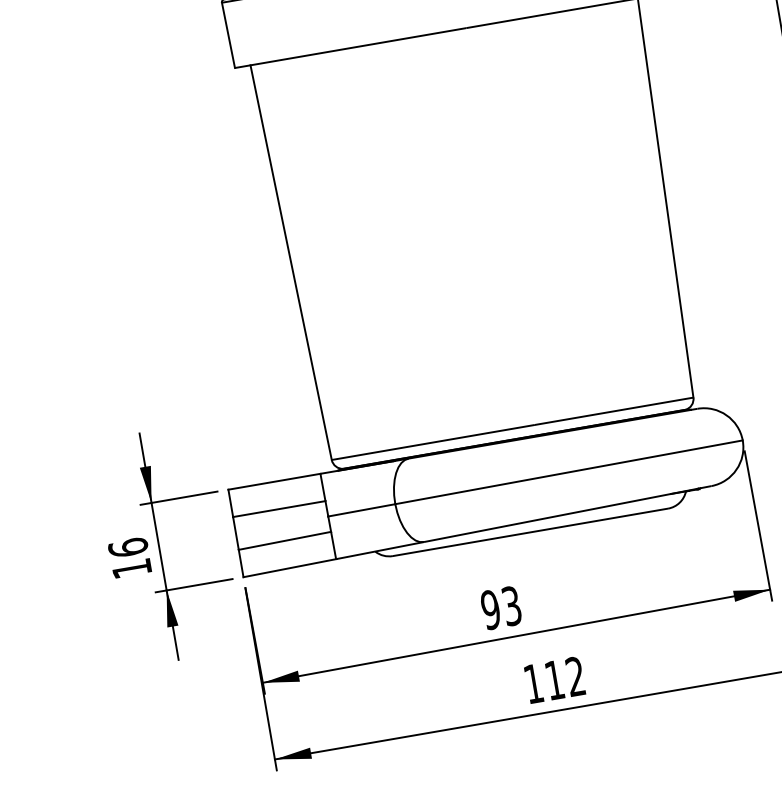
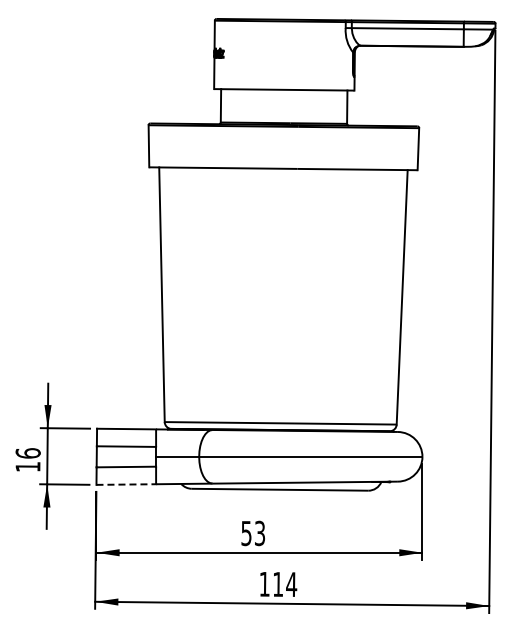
line: (290, 568) -> (126, 484), solid -> dashed
text: (490, 608) -> (246, 532), 93 -> 53
text: (575, 676) -> (291, 584), 112 -> 114

